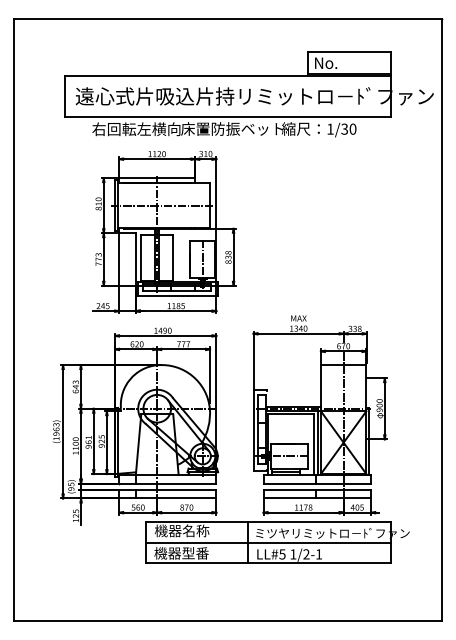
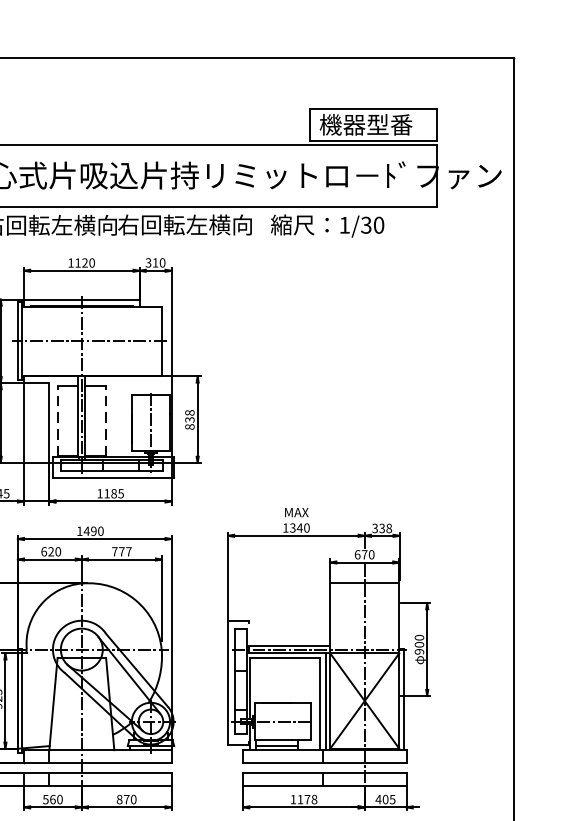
text: (344, 62) -> (366, 124), No. -> 機器型番
text: (231, 128) -> (194, 224), 床置防振ベット -> 右回転左横向
line: (141, 257) -> (57, 420), solid -> dashed
line: (173, 257) -> (106, 420), solid -> dashed

